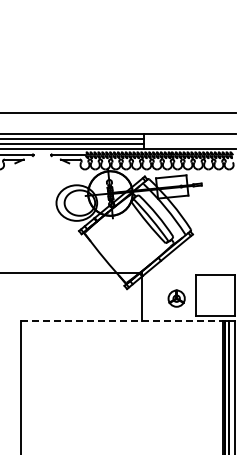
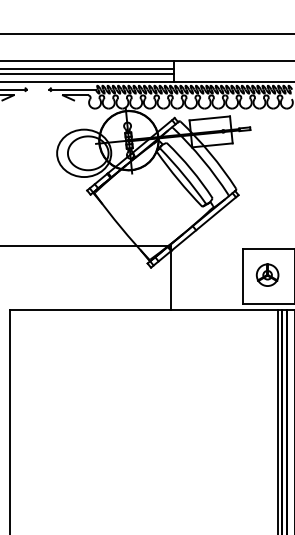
part: (176, 298) -> (267, 274), moved
line: (123, 321) -> (146, 310), dashed -> solid

